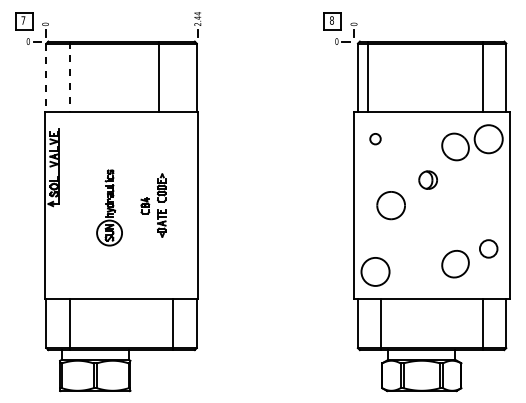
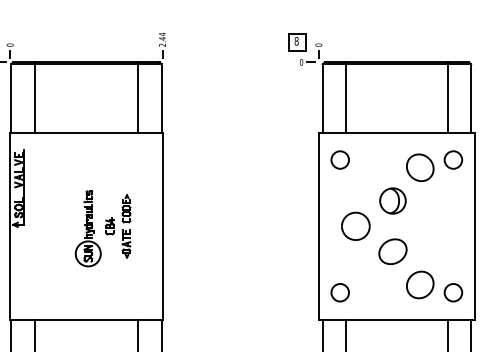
line: (159, 76) -> (138, 97), moved
line: (368, 76) -> (346, 97), moved
line: (69, 77) -> (34, 98), dashed -> solid
line: (46, 78) -> (11, 99), dashed -> solid
circle: (375, 138) -> (340, 159), size x1.67
circle: (488, 139) -> (453, 160), size x0.62
part: (427, 179) -> (392, 200), size x1.43
part: (109, 207) -> (88, 228), moved
part: (427, 230) -> (392, 251), added
circle: (488, 248) -> (453, 292), moved
circle: (375, 271) -> (340, 292), size x0.62

